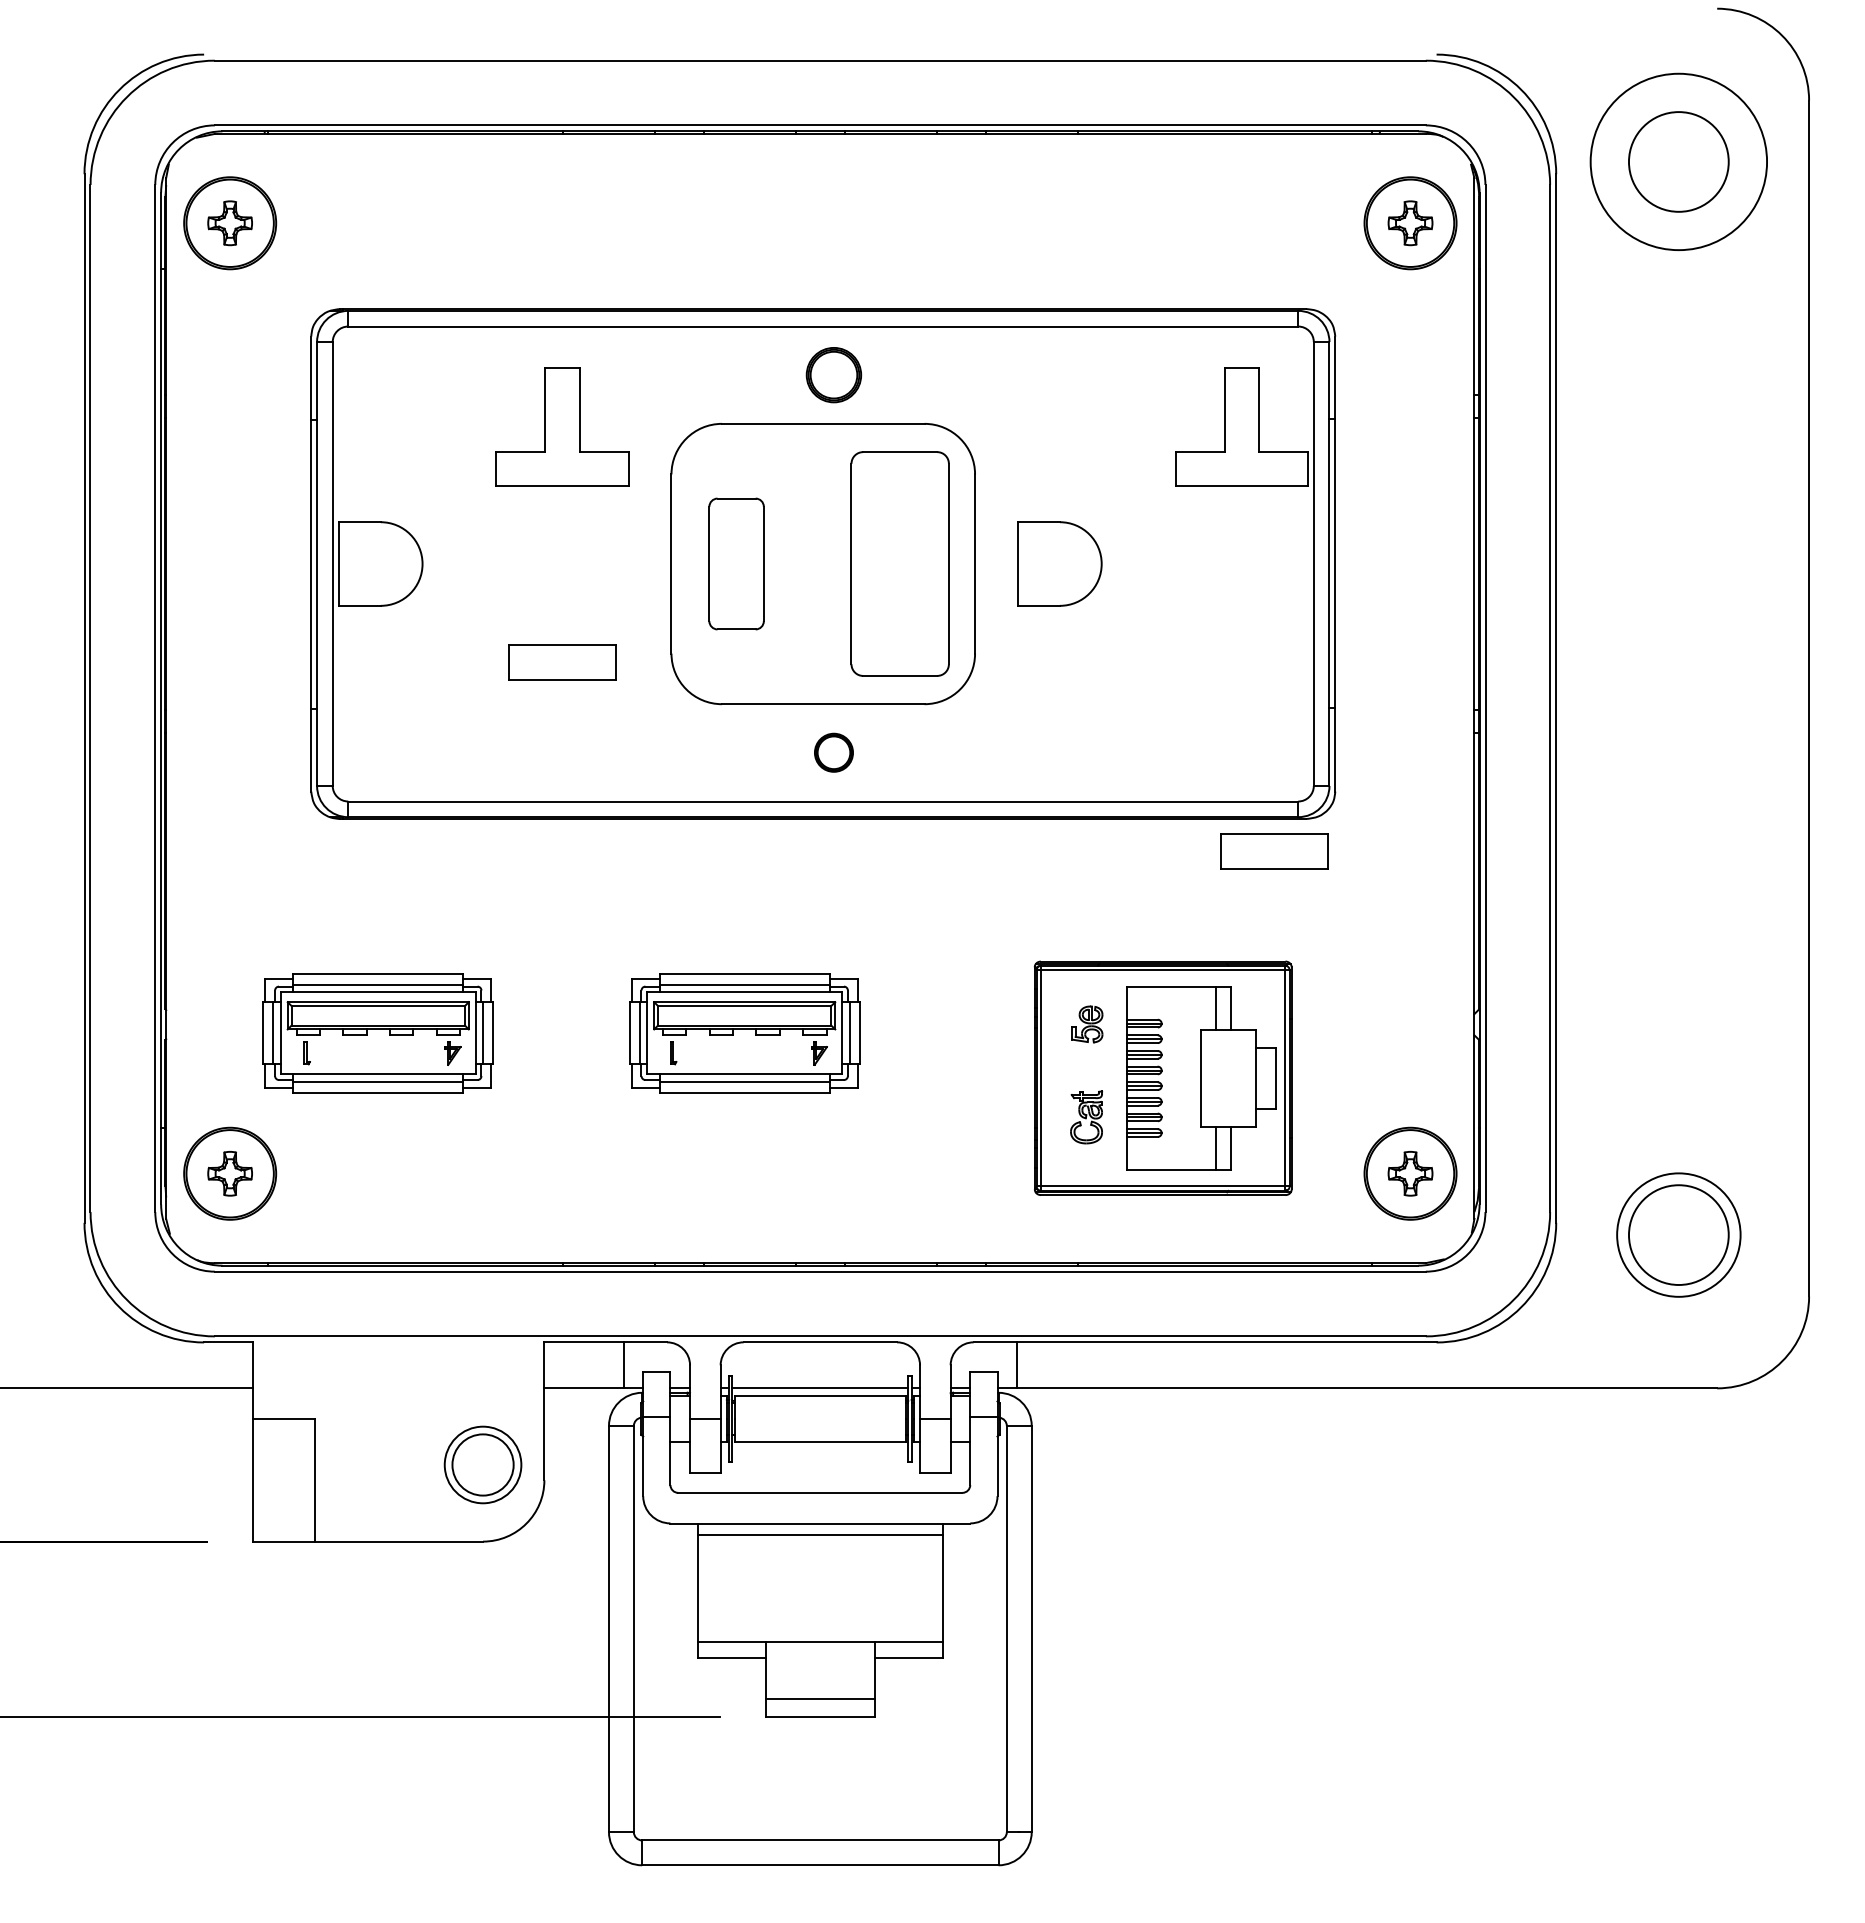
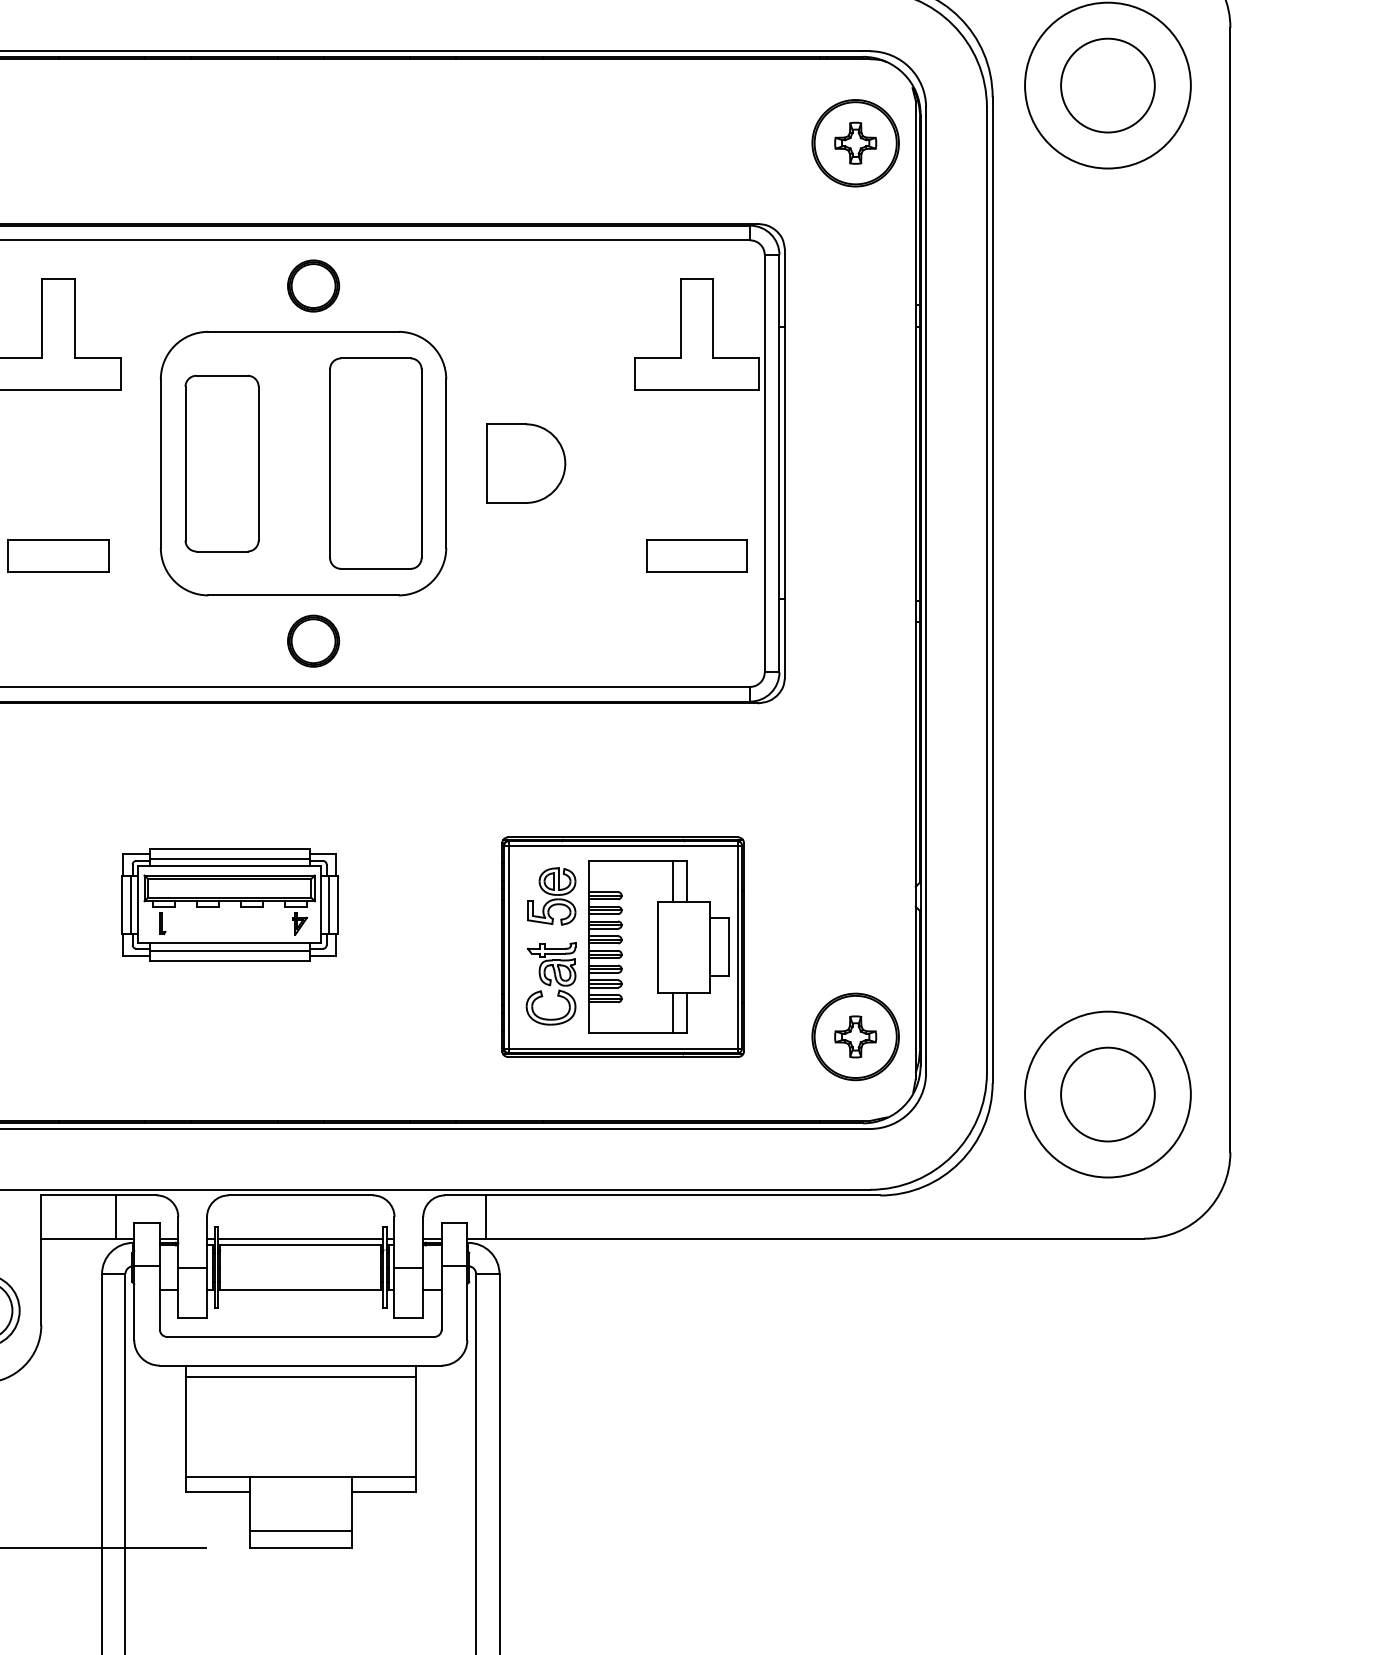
part: (736, 563) -> (221, 463), size x1.43
part: (833, 752) -> (313, 640), size x1.43
part: (1274, 851) -> (696, 556), moved
part: (1087, 1024) -> (551, 896), size x1.67
part: (1086, 1117) -> (551, 984), size x1.67
circle: (1678, 1234) -> (1107, 1094), size x1.43

